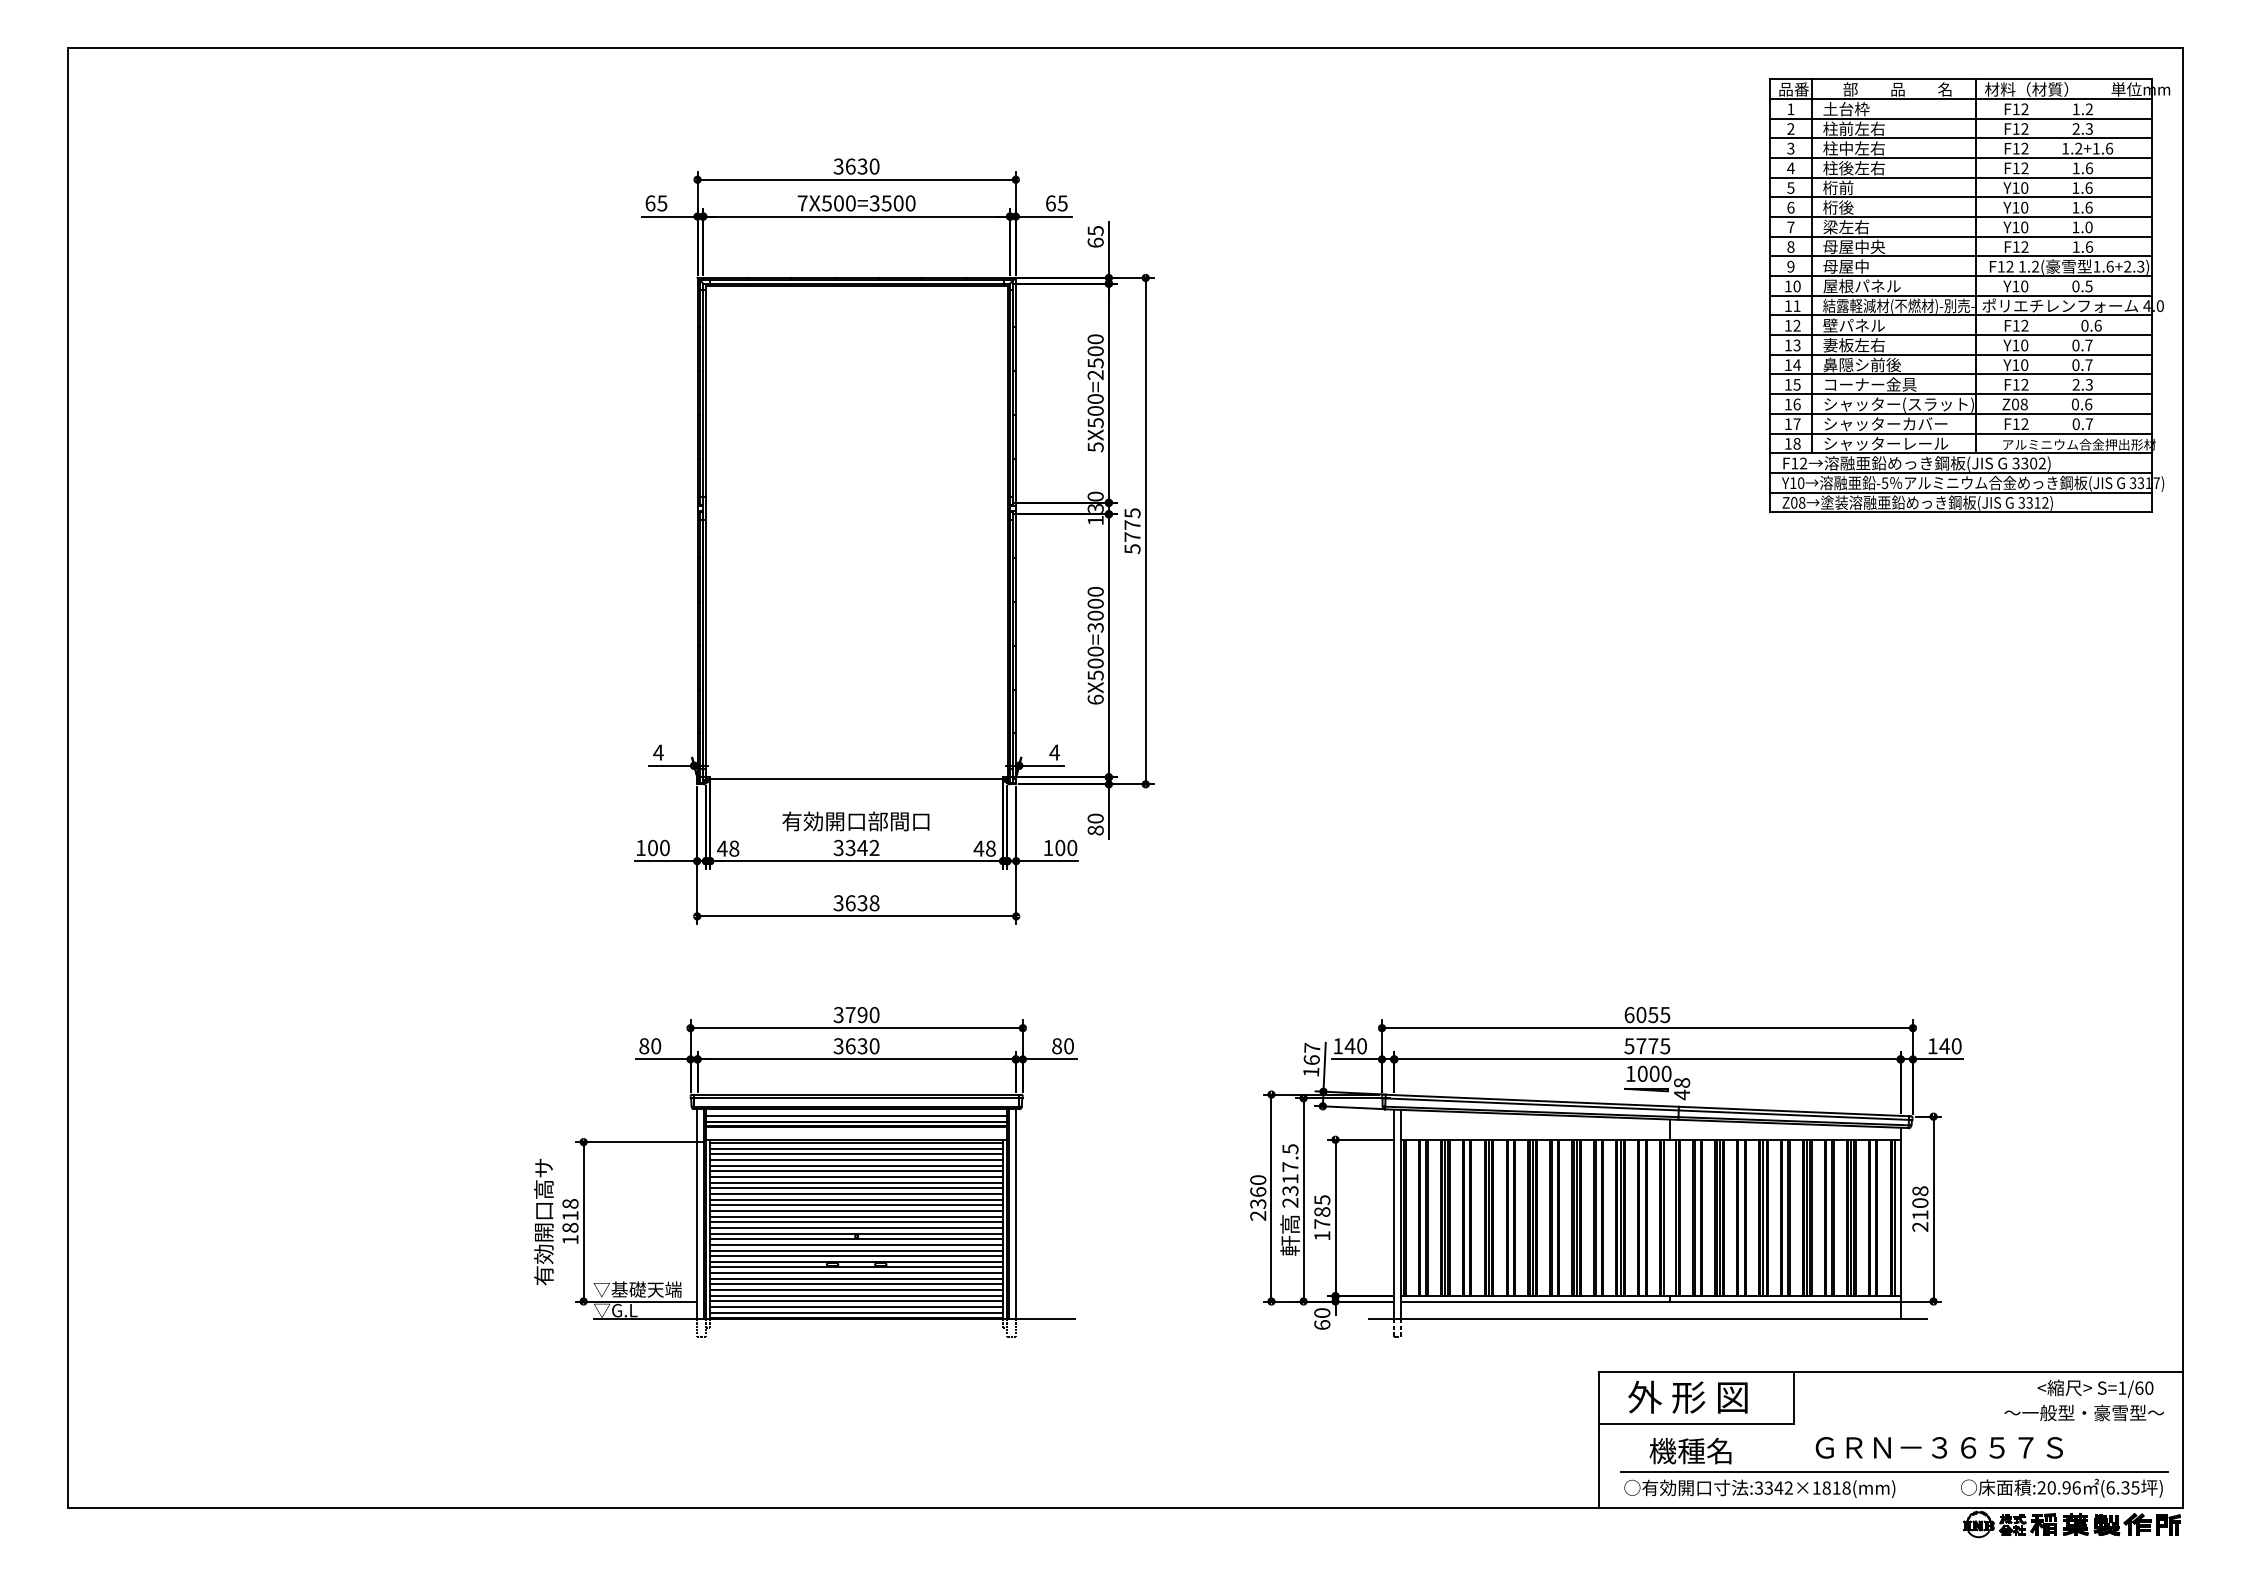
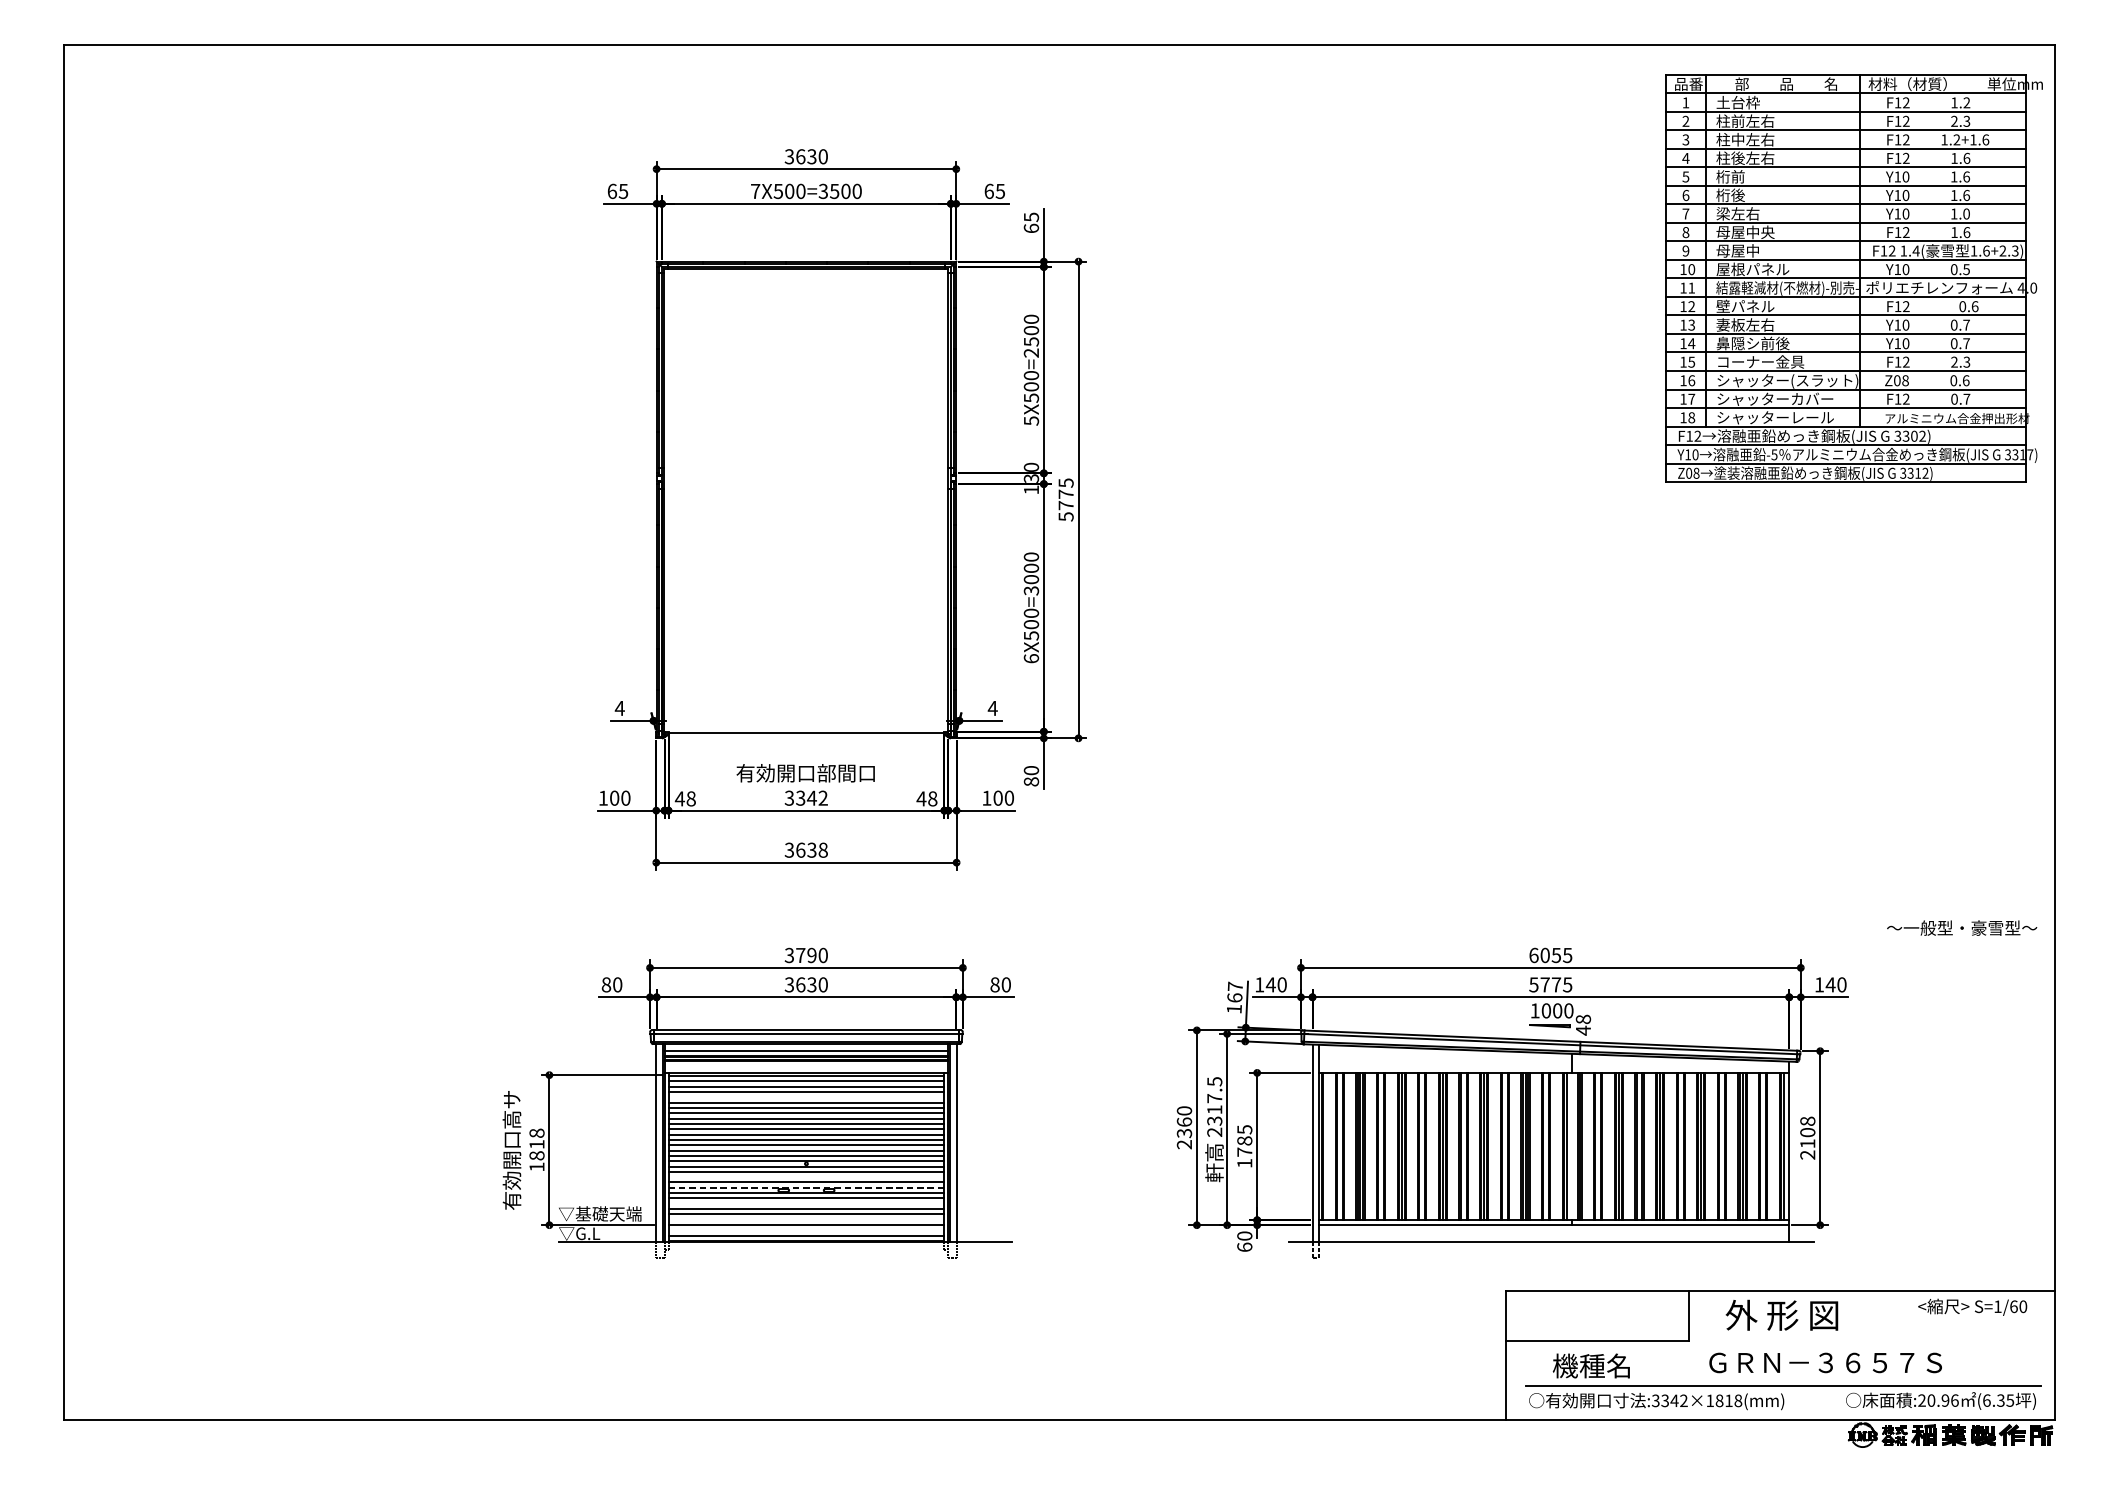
text: (2035, 266) -> (1916, 250), 1.2( -> 1.4(
line: (856, 1165) -> (806, 1097), removed
line: (856, 1250) -> (806, 1177), removed
line: (856, 1261) -> (806, 1187), solid -> dashed
line: (856, 1278) -> (806, 1203), removed
line: (856, 1295) -> (806, 1219), removed
line: (856, 1307) -> (806, 1230), removed
text: (1687, 1396) -> (1781, 1314), moved
text: (2083, 1412) -> (1961, 927), moved

